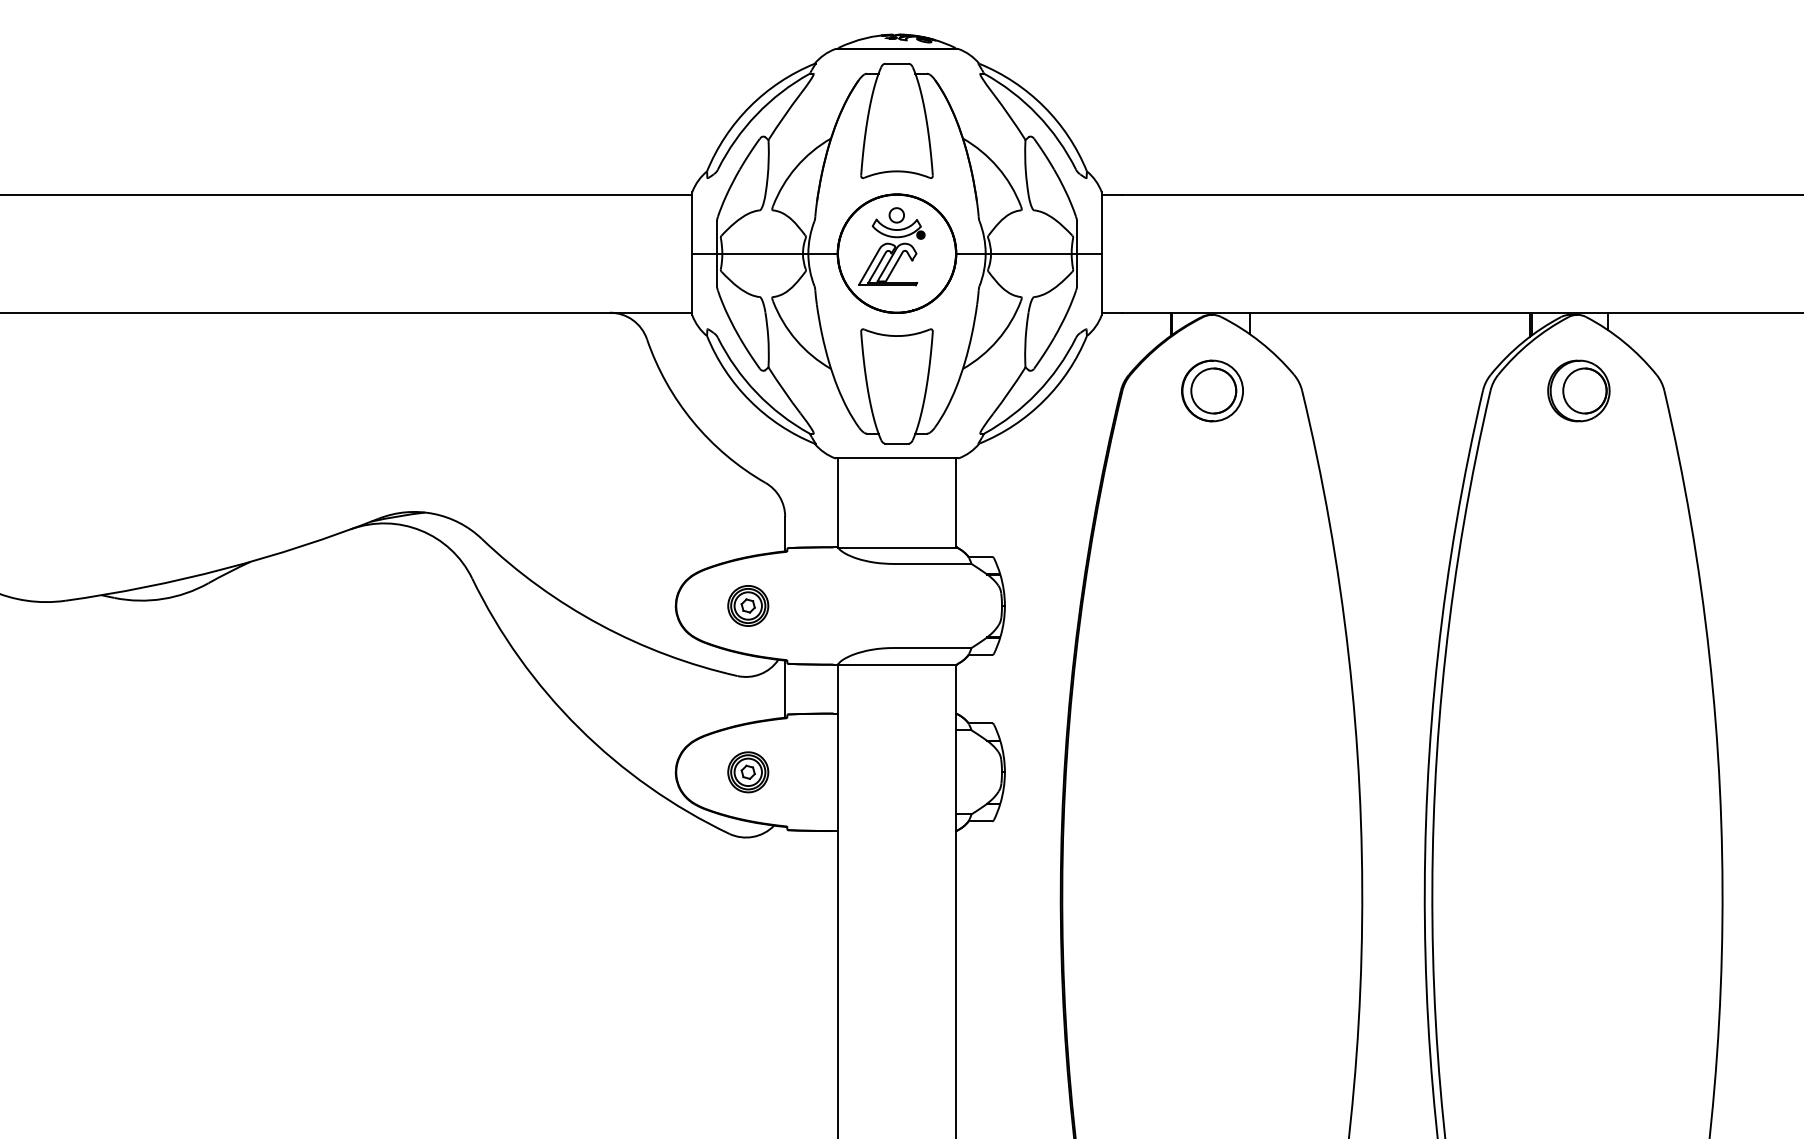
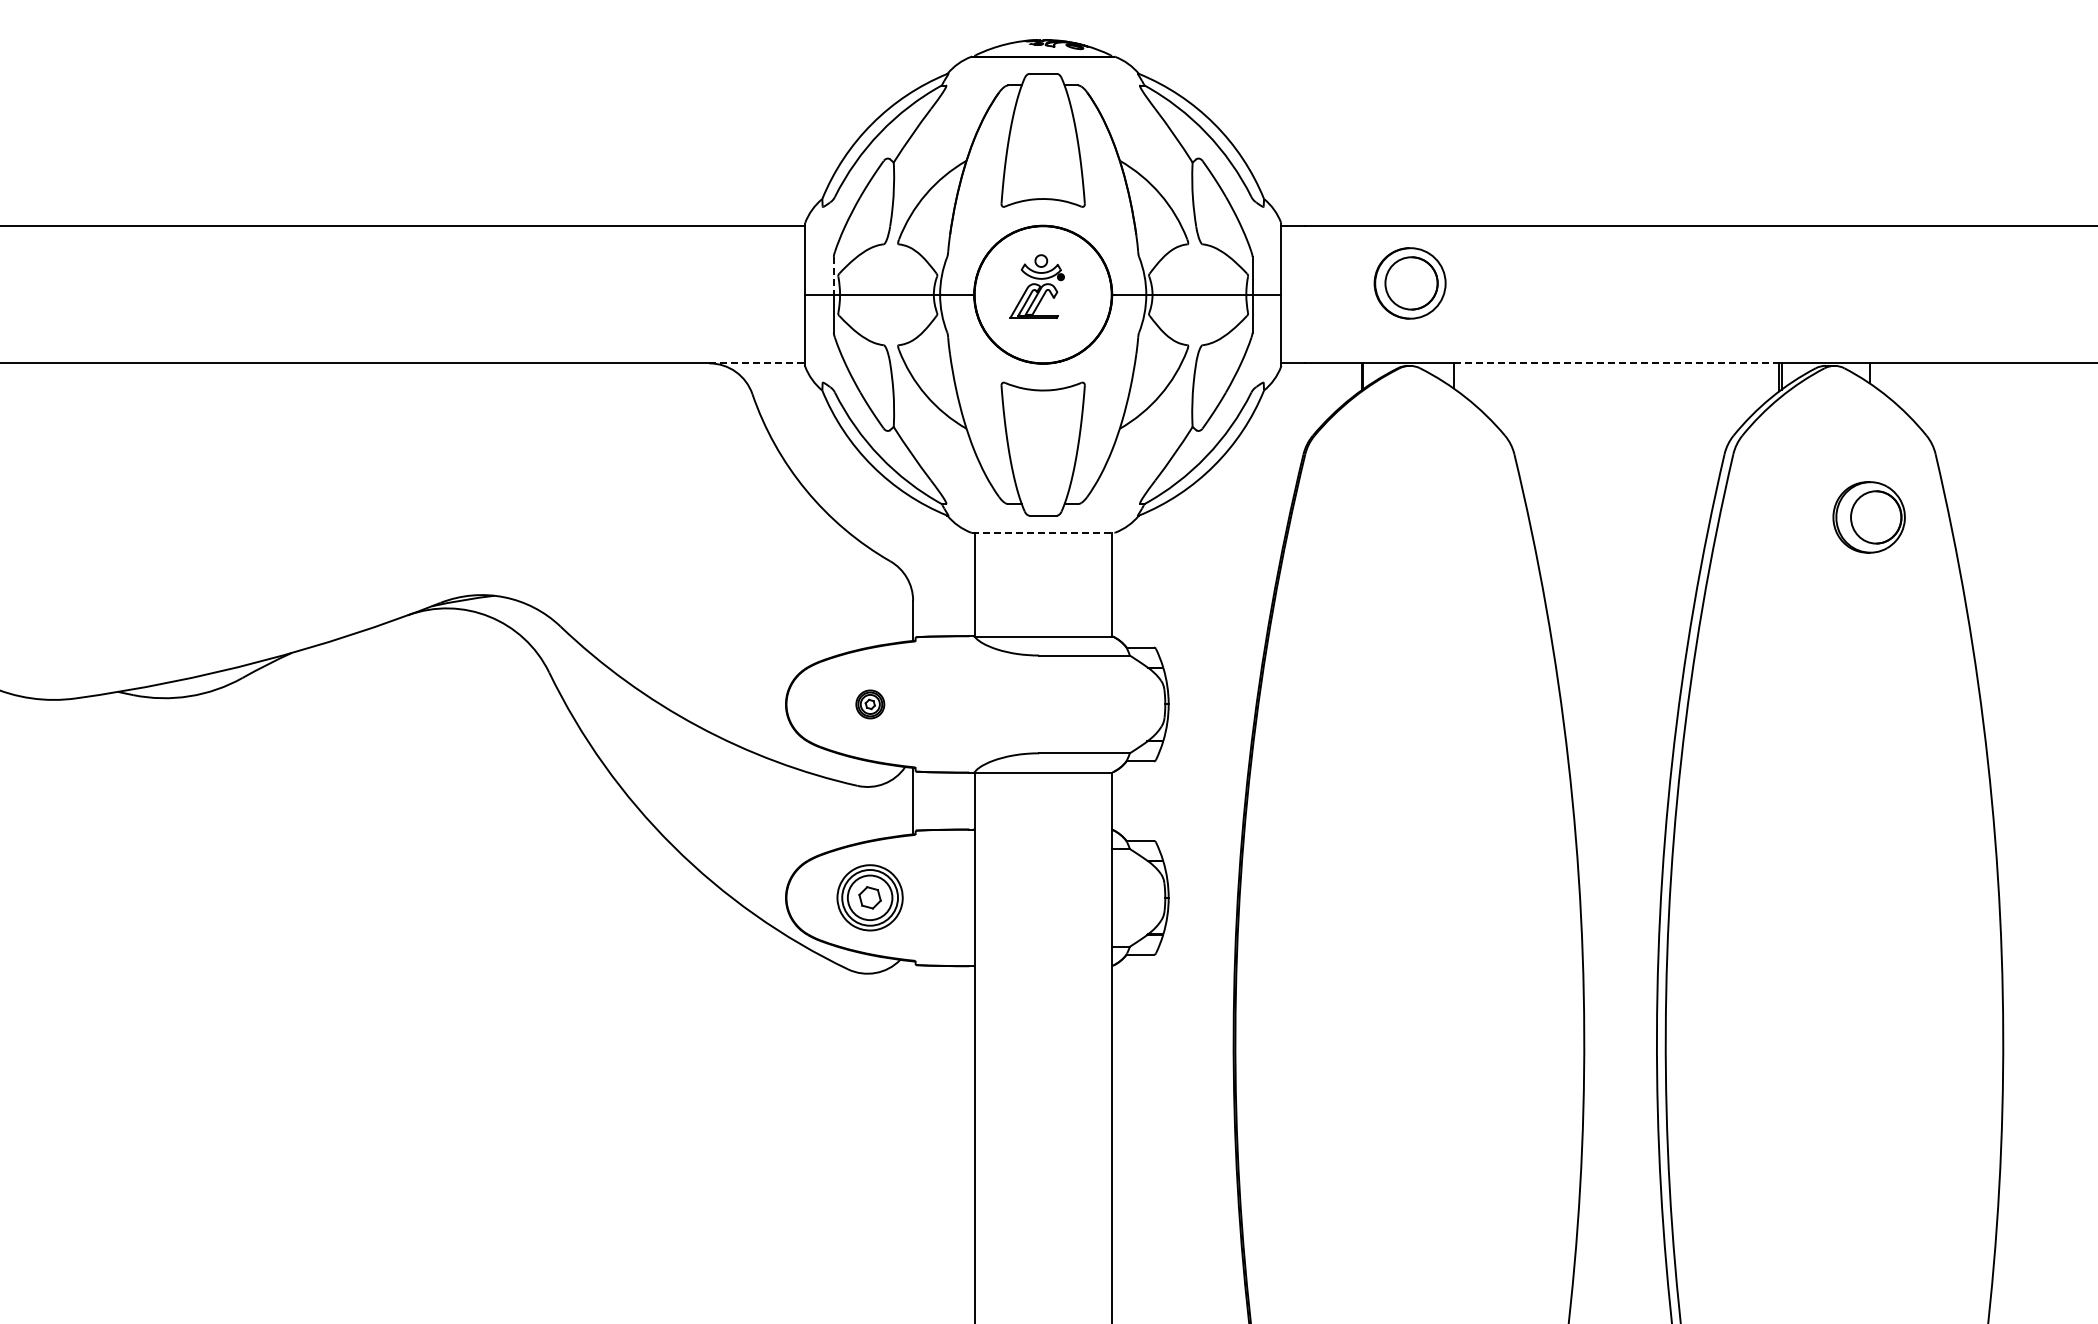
line: (716, 237) -> (833, 275), solid -> dashed
part: (892, 246) -> (1037, 286), size x0.7
line: (651, 312) -> (757, 363), solid -> dashed
line: (1390, 312) -> (1617, 363), solid -> dashed
part: (1211, 391) -> (1409, 283), moved
part: (1578, 391) -> (1868, 517), moved
line: (897, 458) -> (1043, 532), solid -> dashed
part: (748, 606) -> (870, 704), size x0.6
part: (748, 772) -> (870, 897), size x1.4

